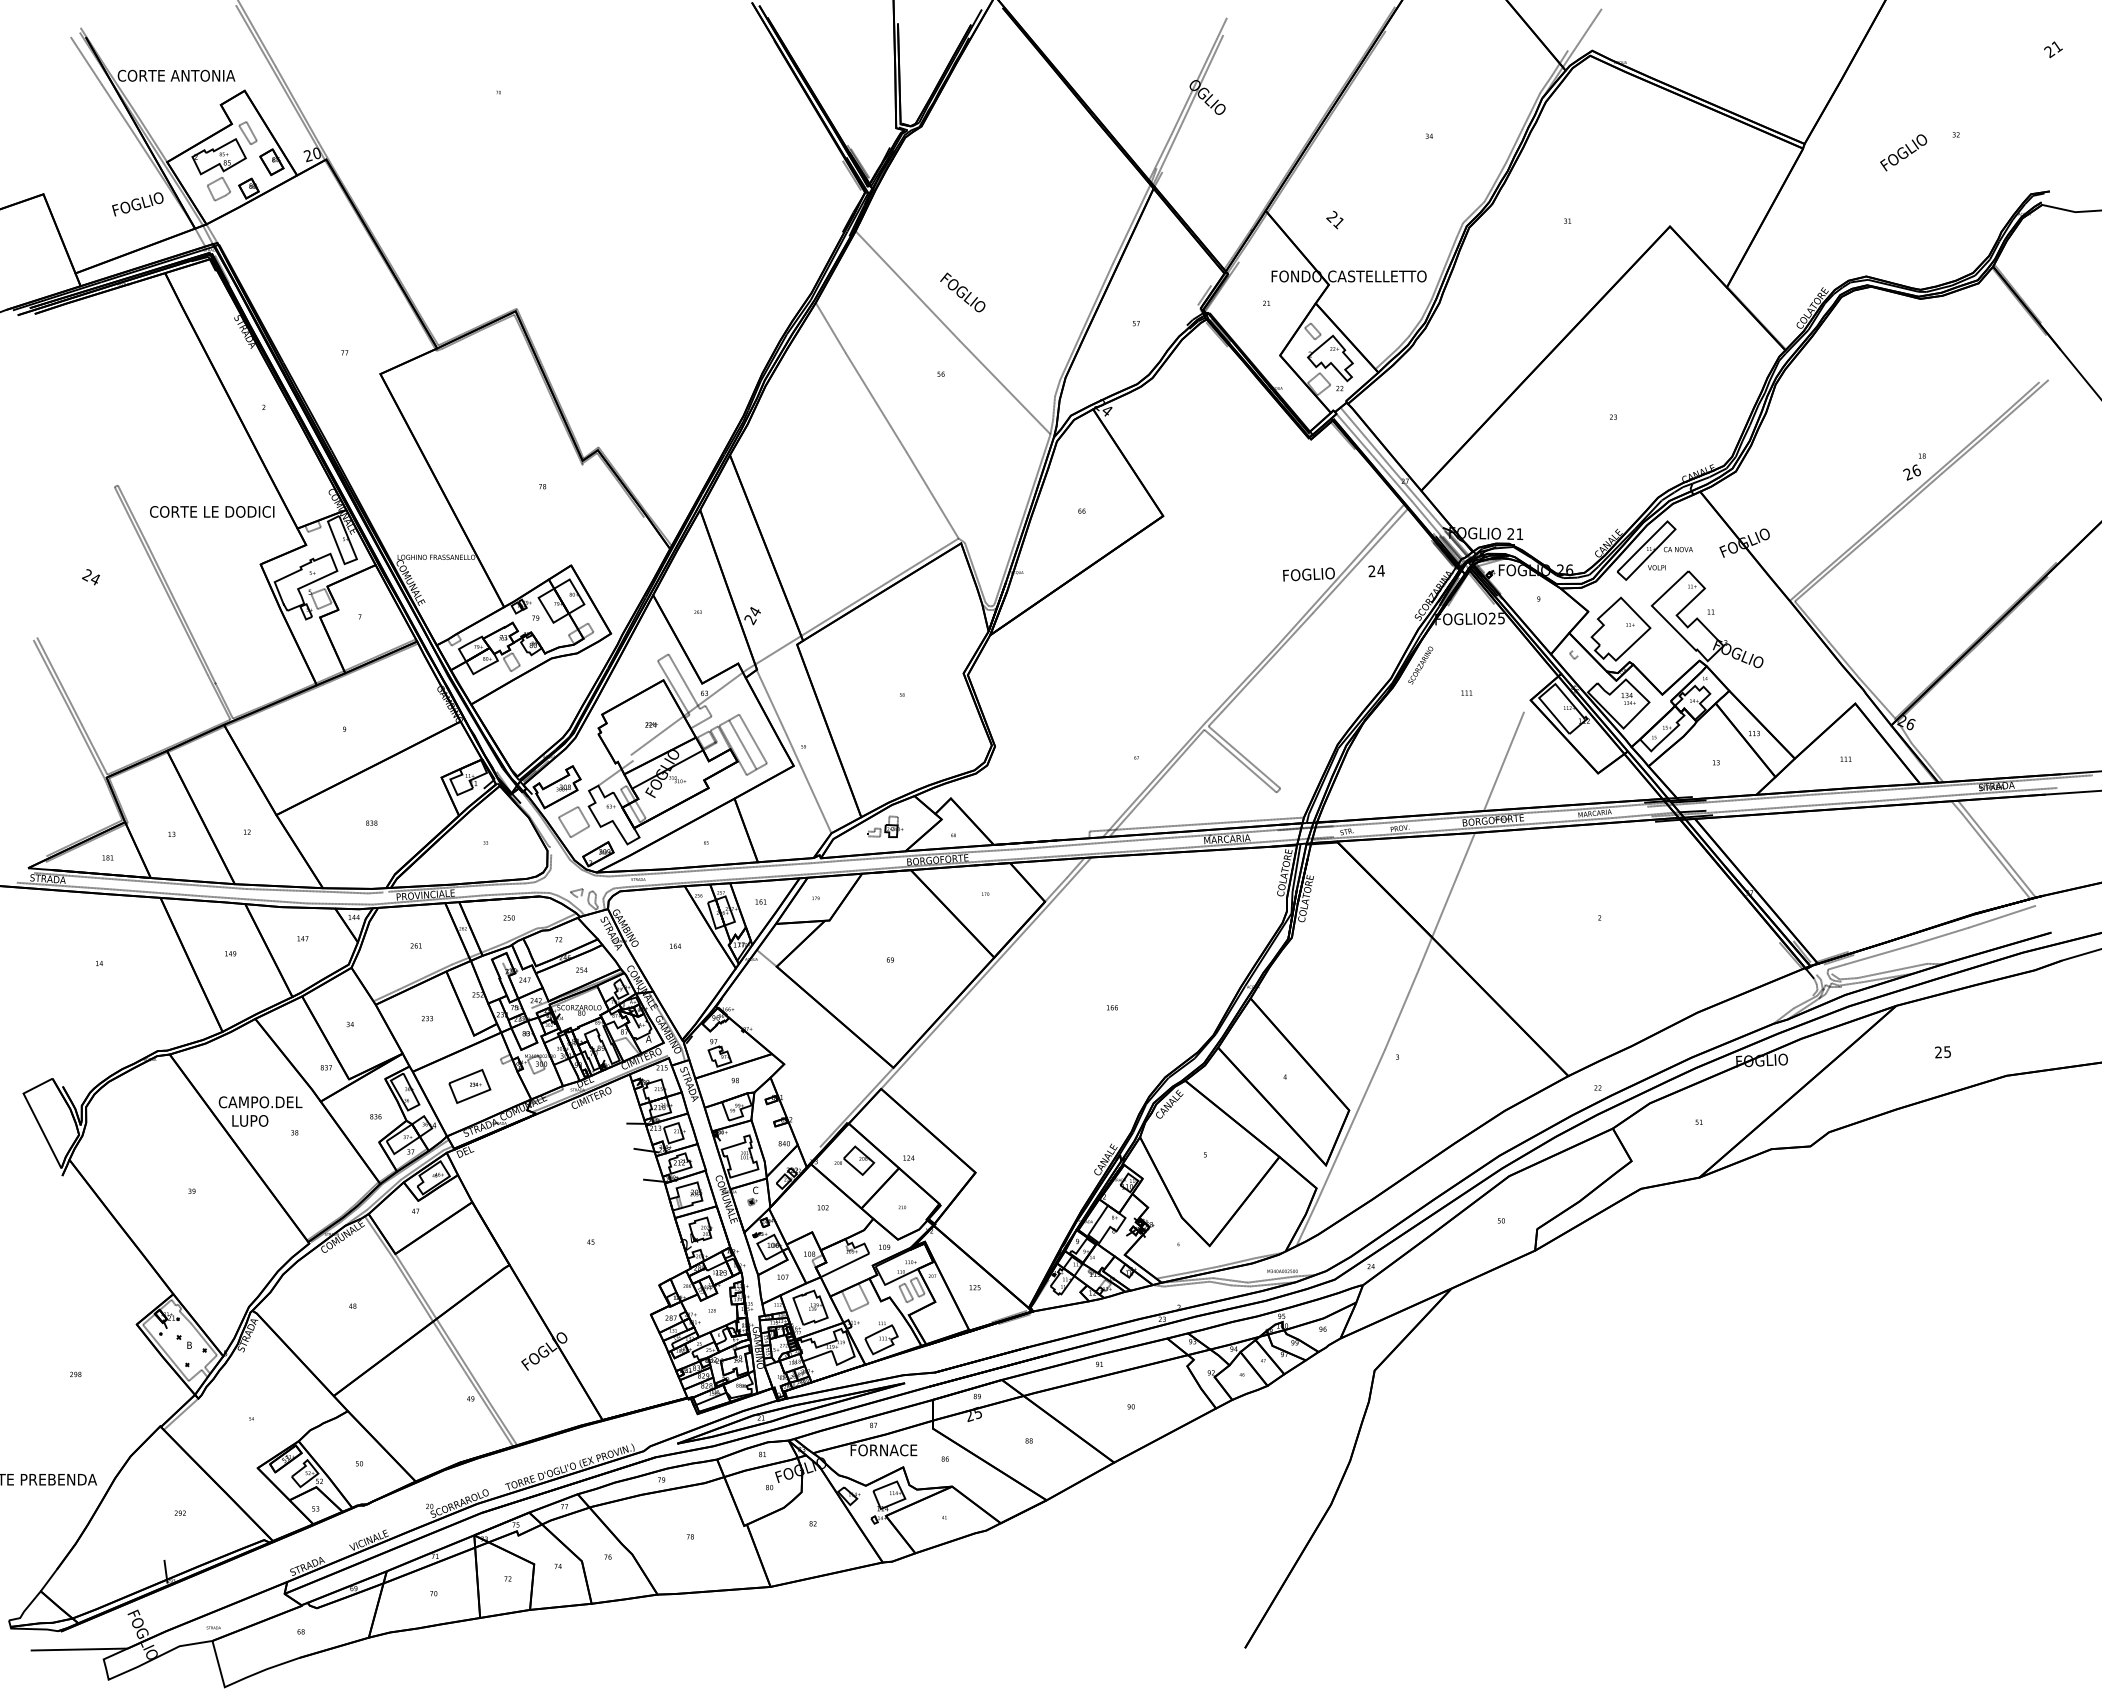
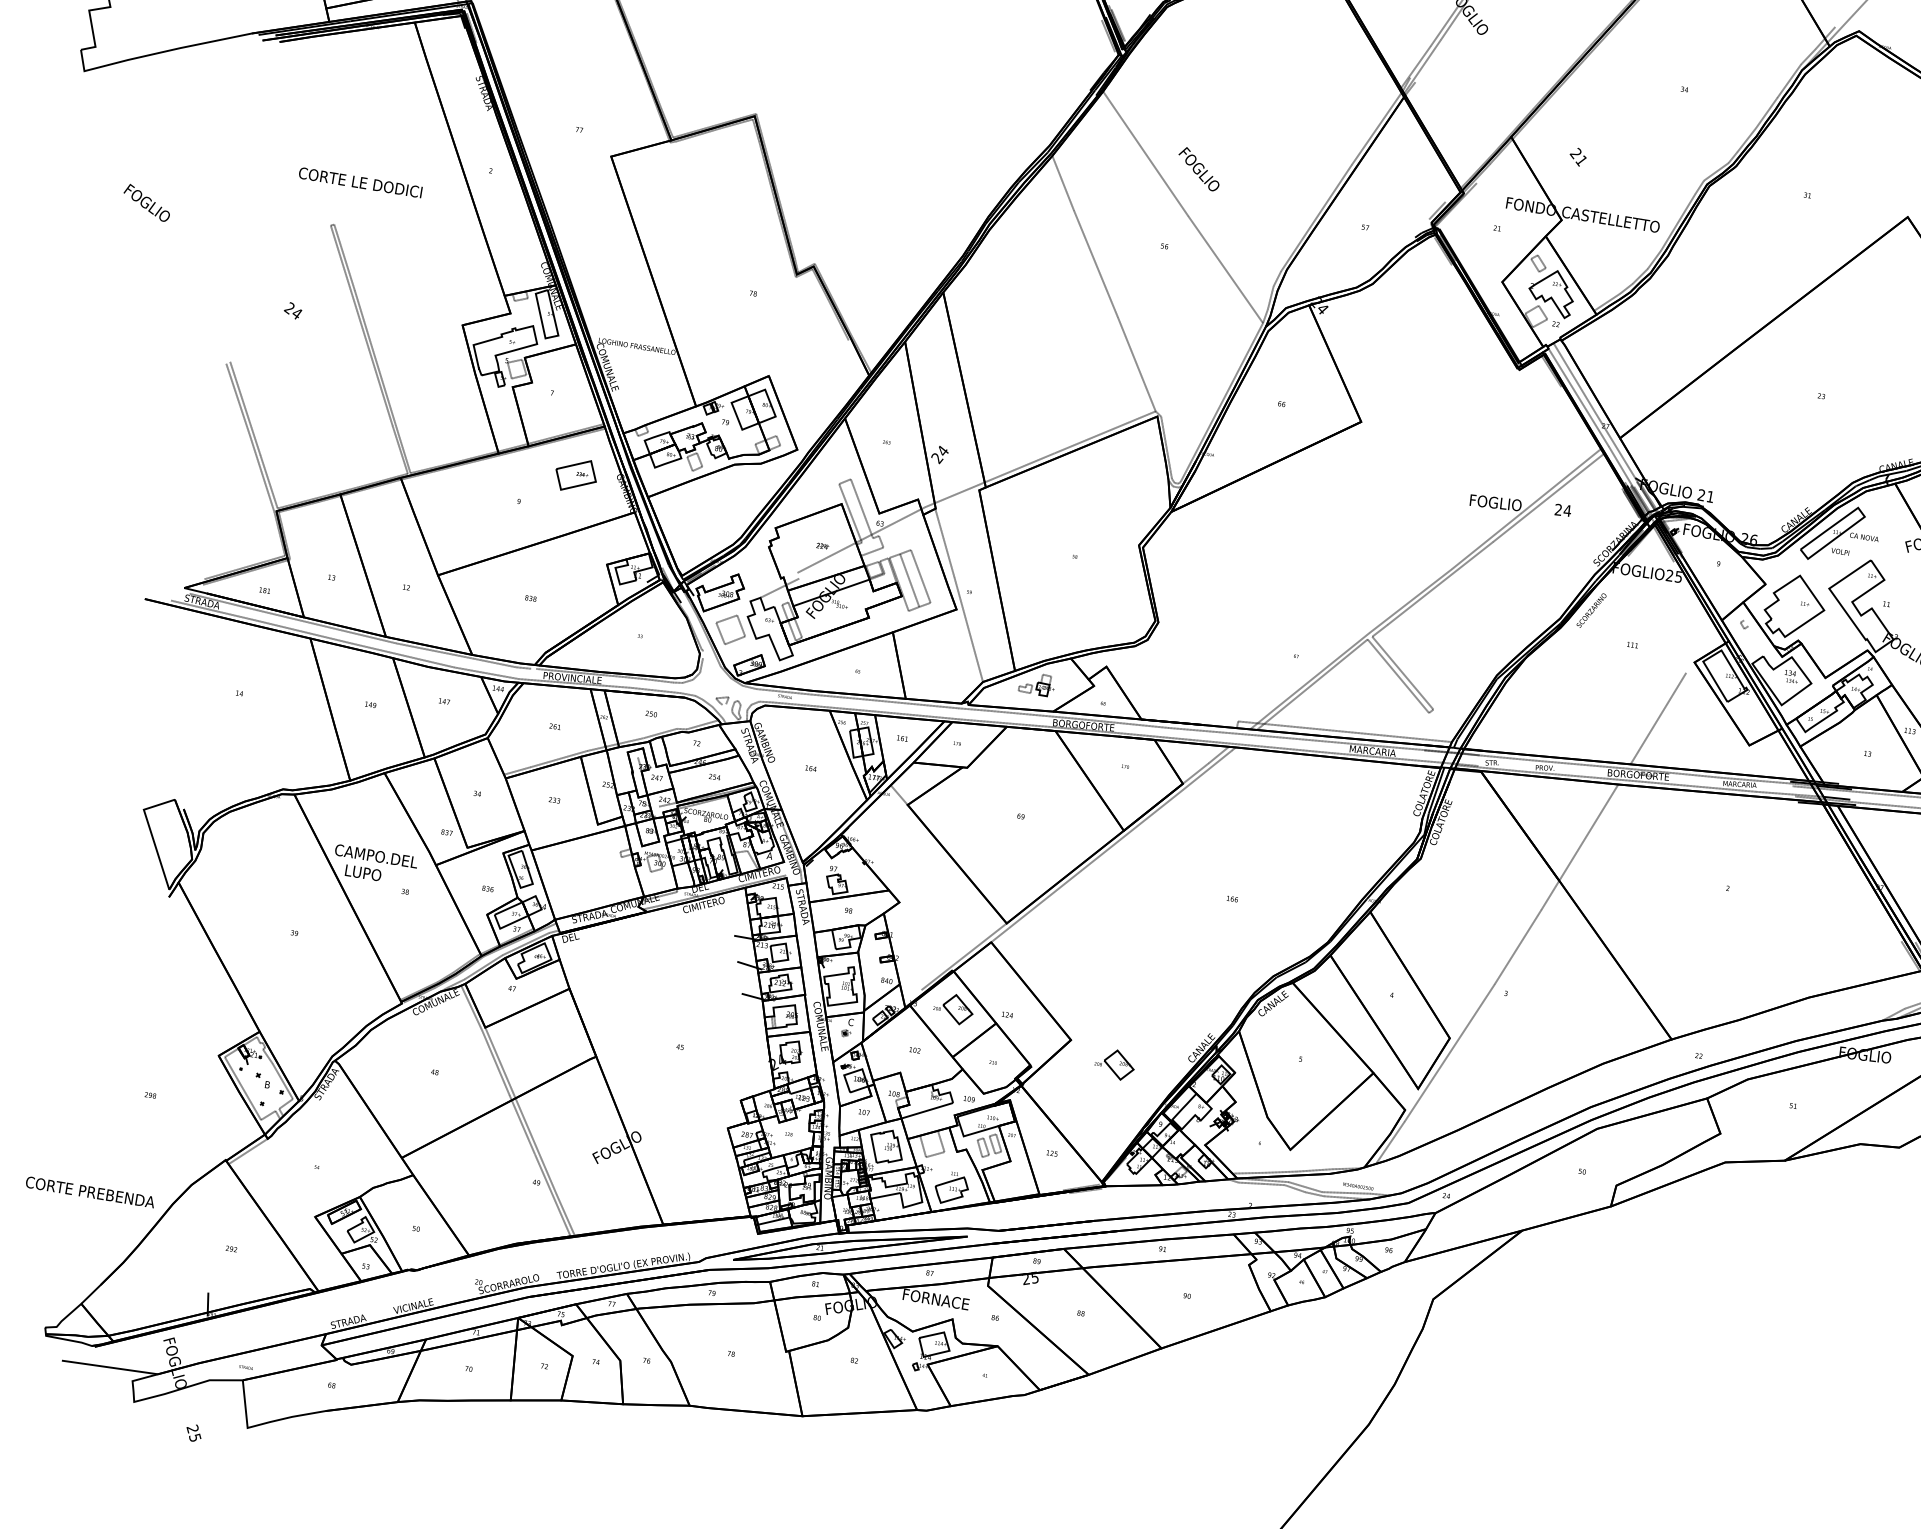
text: (212, 511) -> (360, 182), moved
part: (469, 1085) -> (576, 474), moved
part: (1022, 1189) -> (1114, 1064), added

